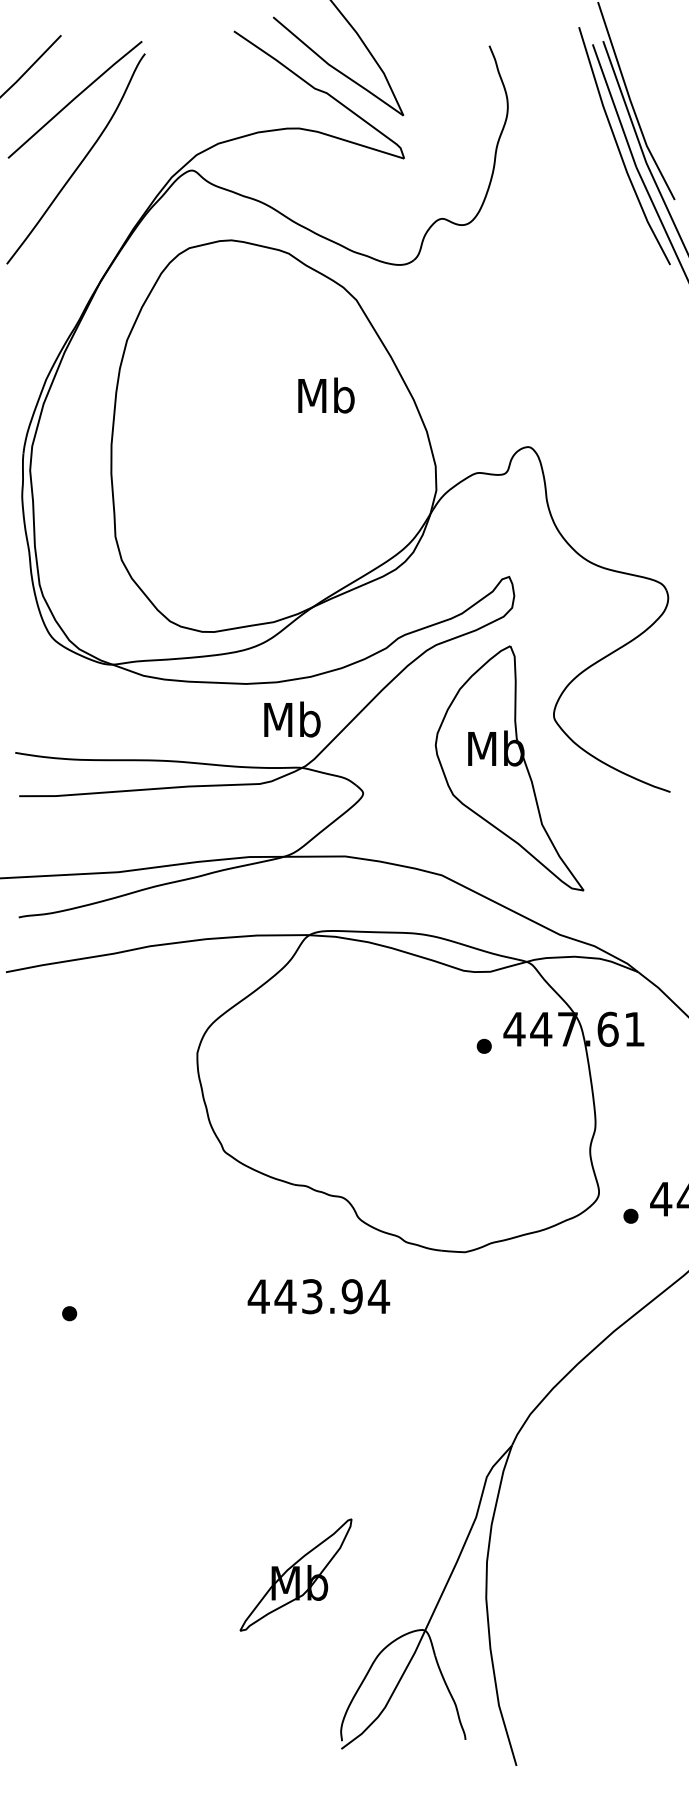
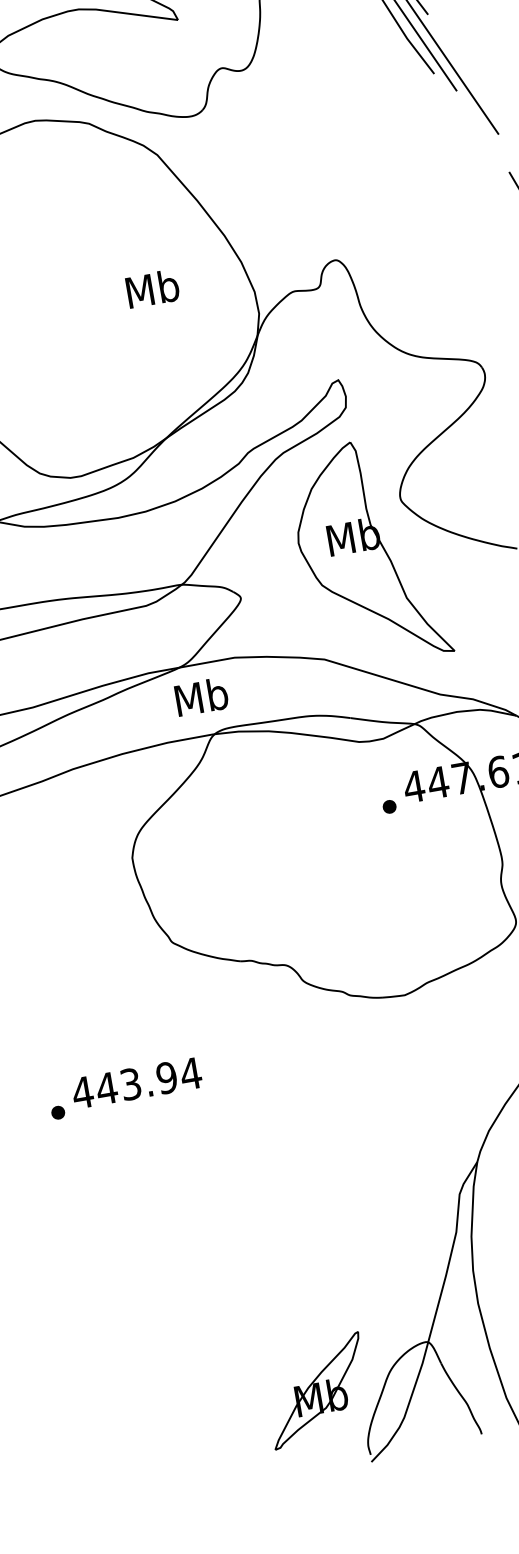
text: (326, 395) -> (152, 288), moved
text: (292, 719) -> (201, 696), moved
text: (318, 1296) -> (136, 1083), moved
part: (295, 1574) -> (316, 1390), moved

